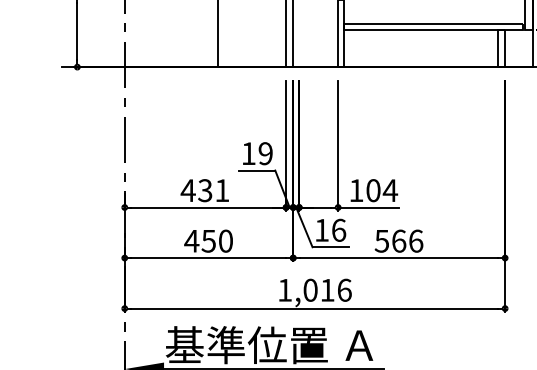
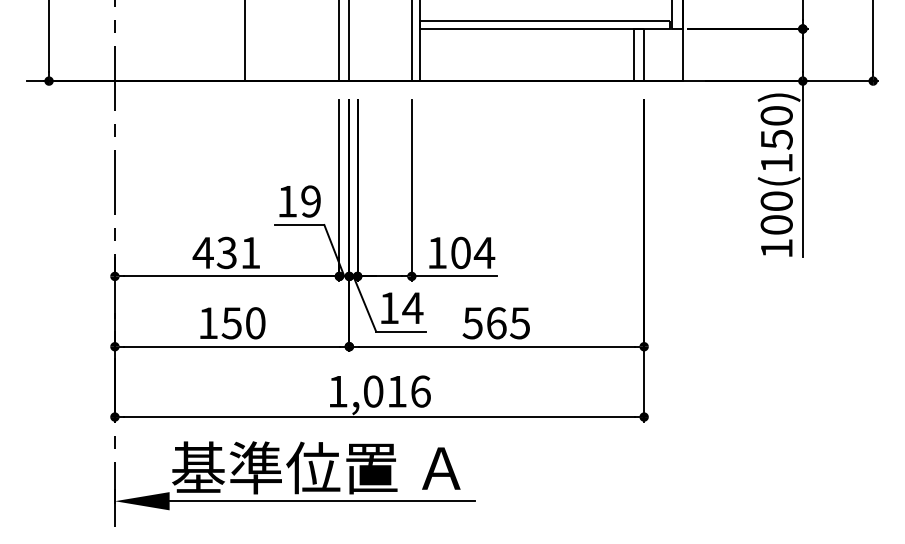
text: (338, 230) -> (412, 308), 16 -> 14
text: (191, 240) -> (207, 322), 450 -> 150
text: (416, 241) -> (520, 323), 566 -> 565

